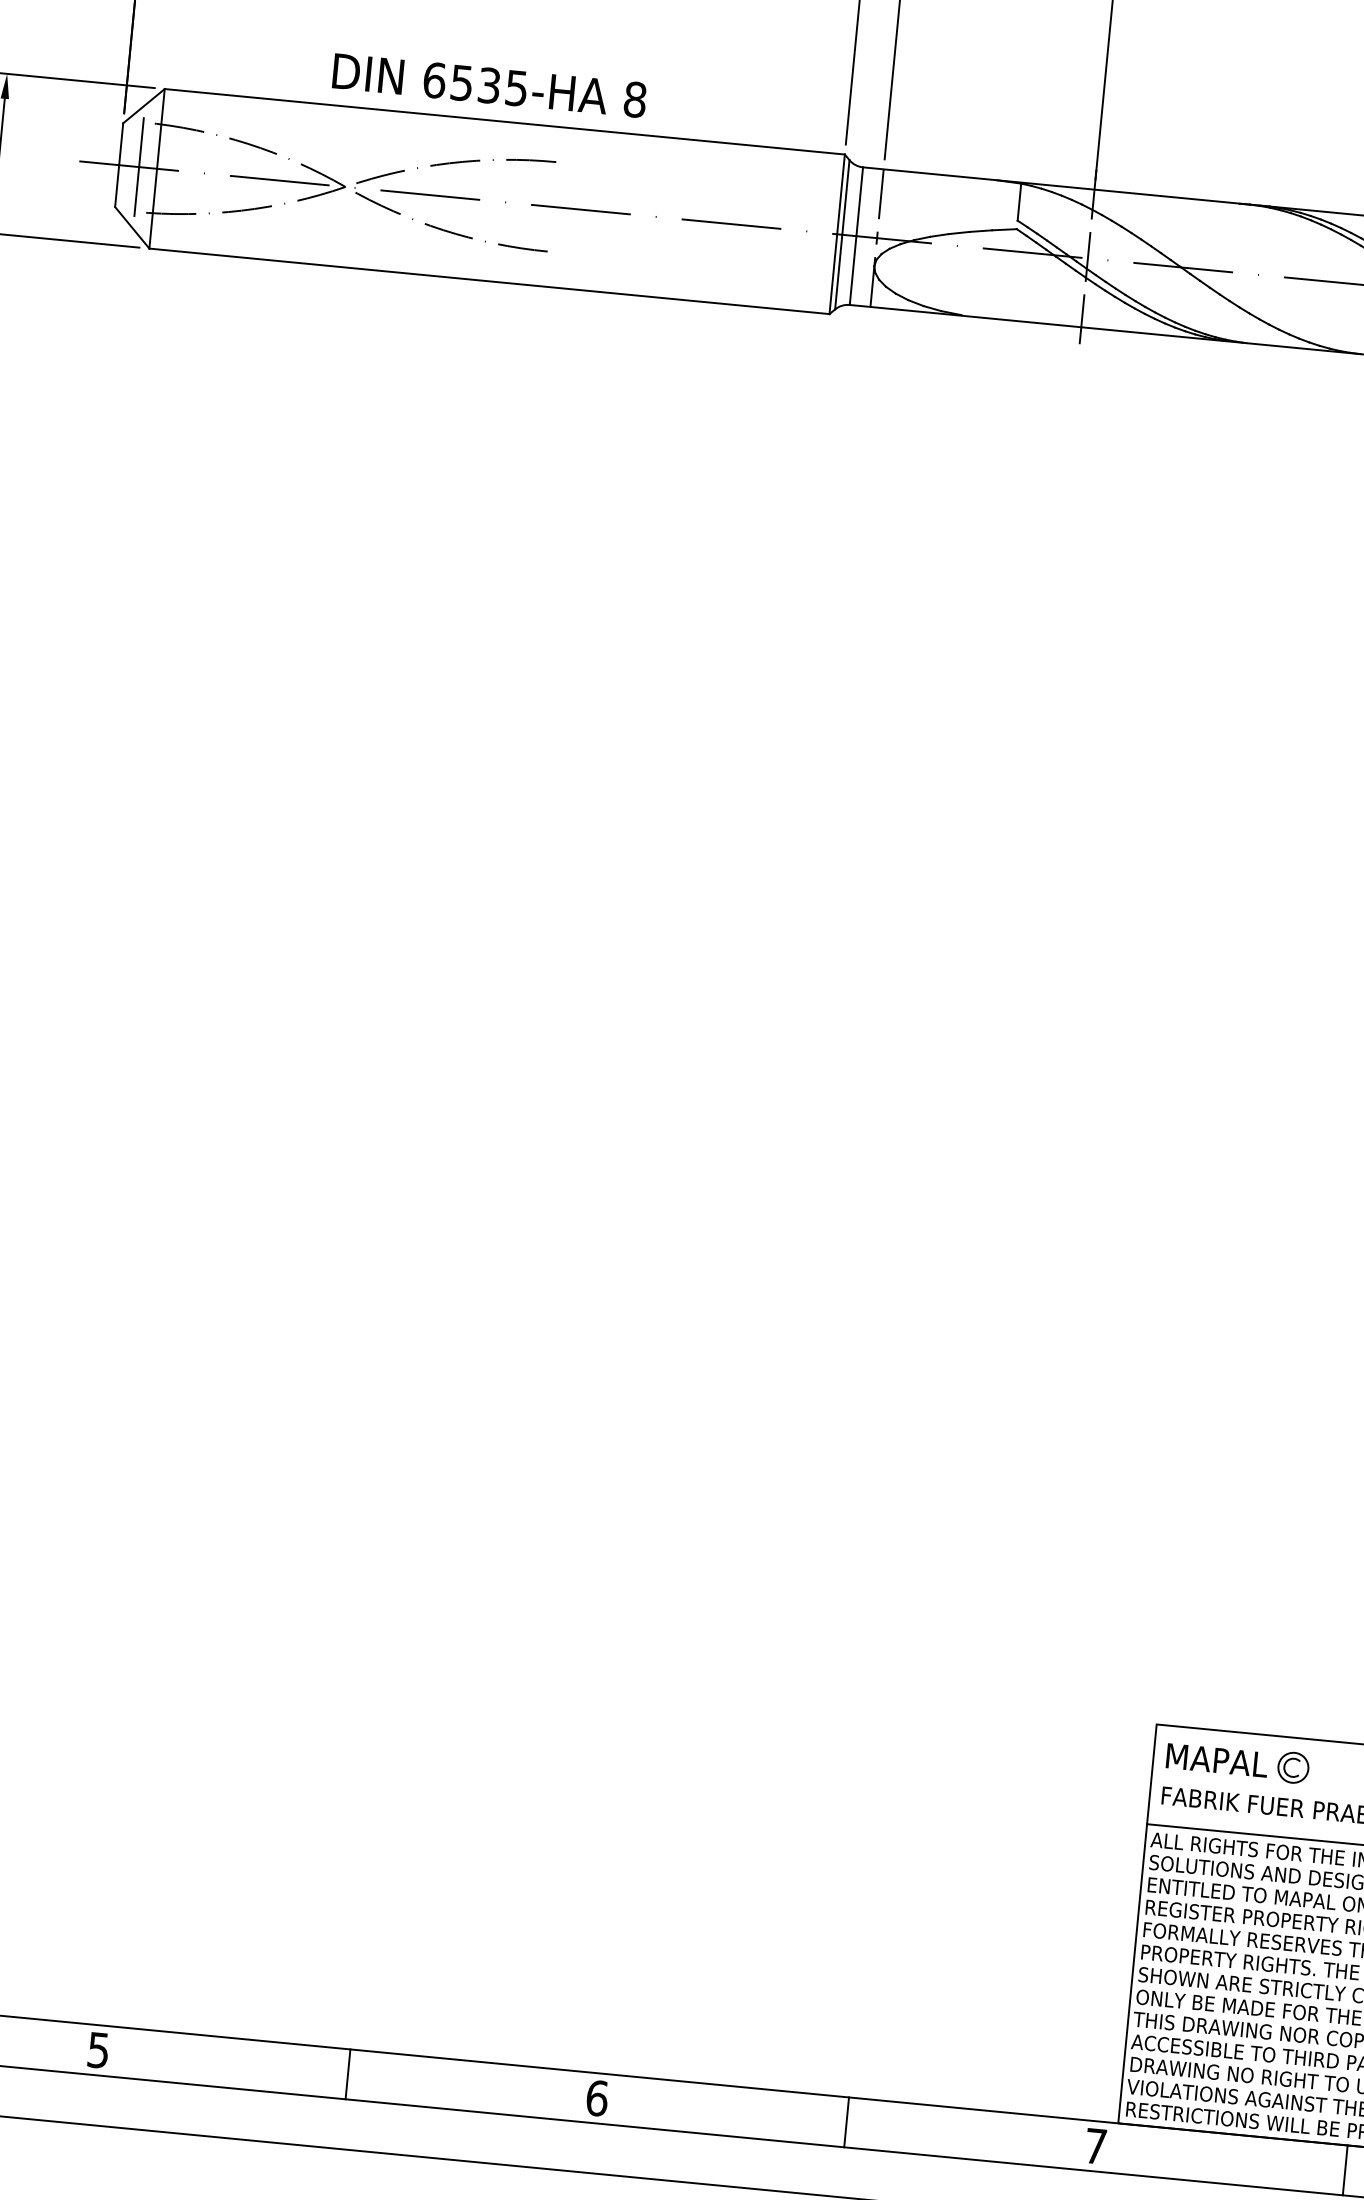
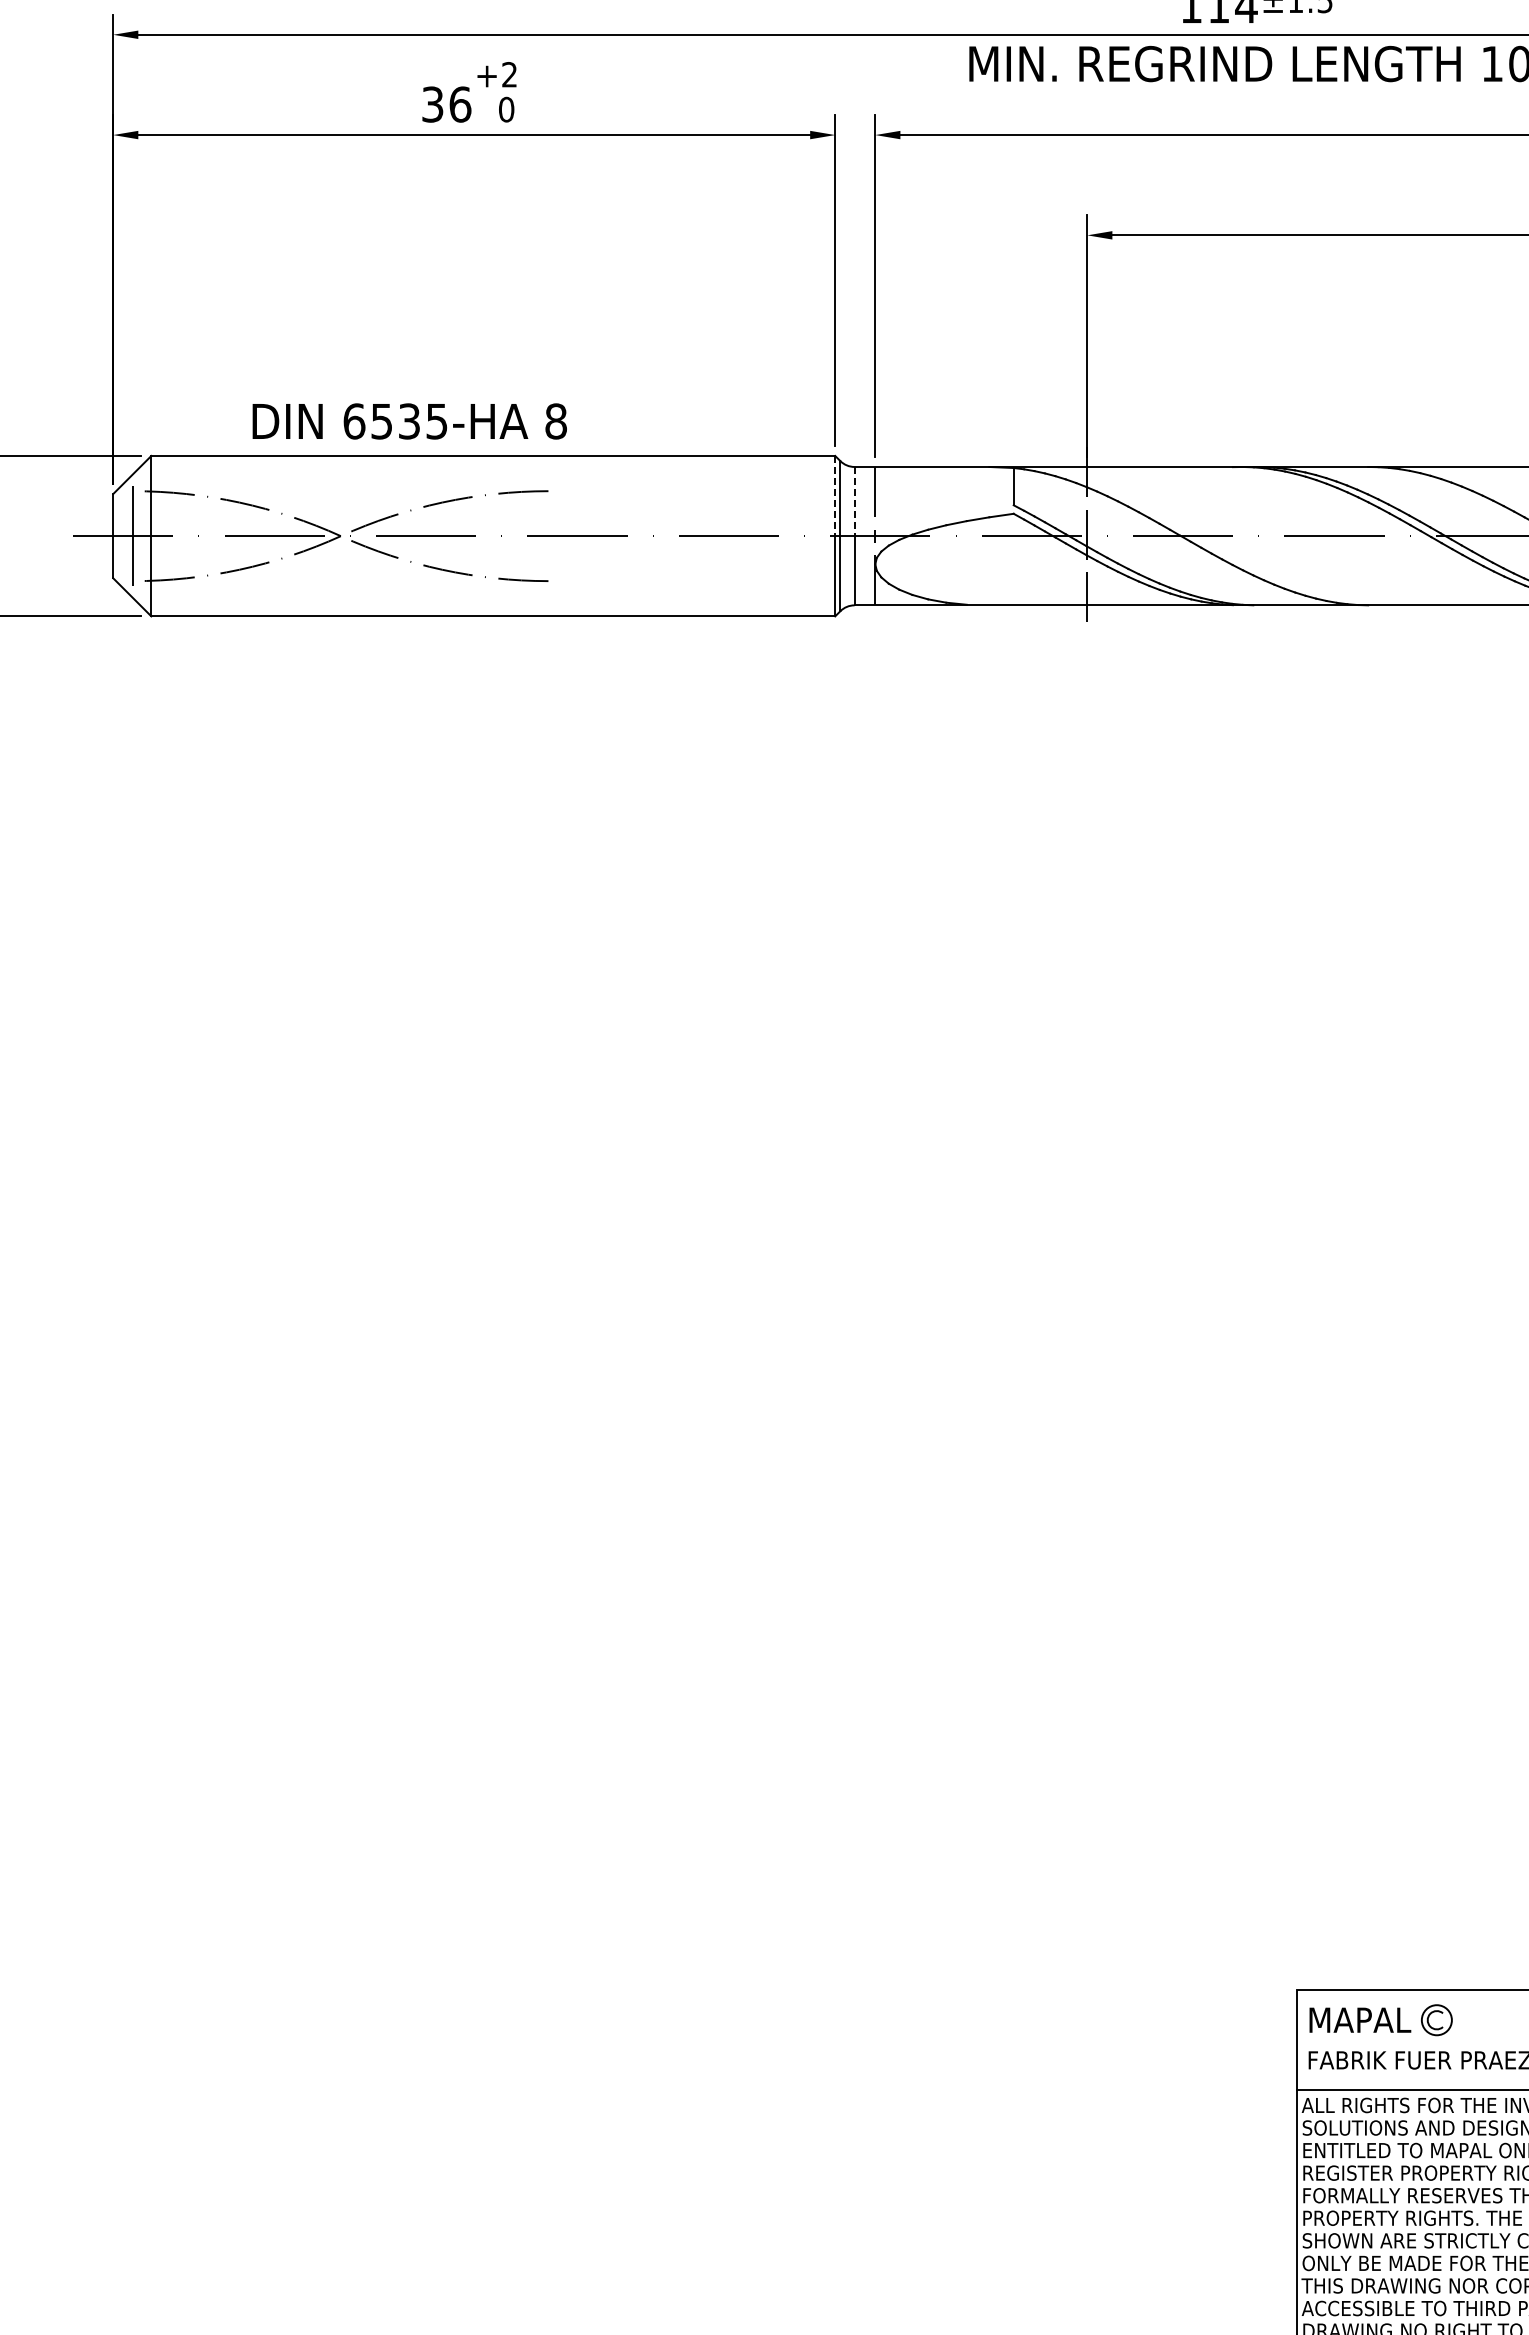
text: (489, 85) -> (409, 421), moved
line: (841, 194) -> (835, 496), solid -> dashed
line: (859, 201) -> (854, 501), solid -> dashed

